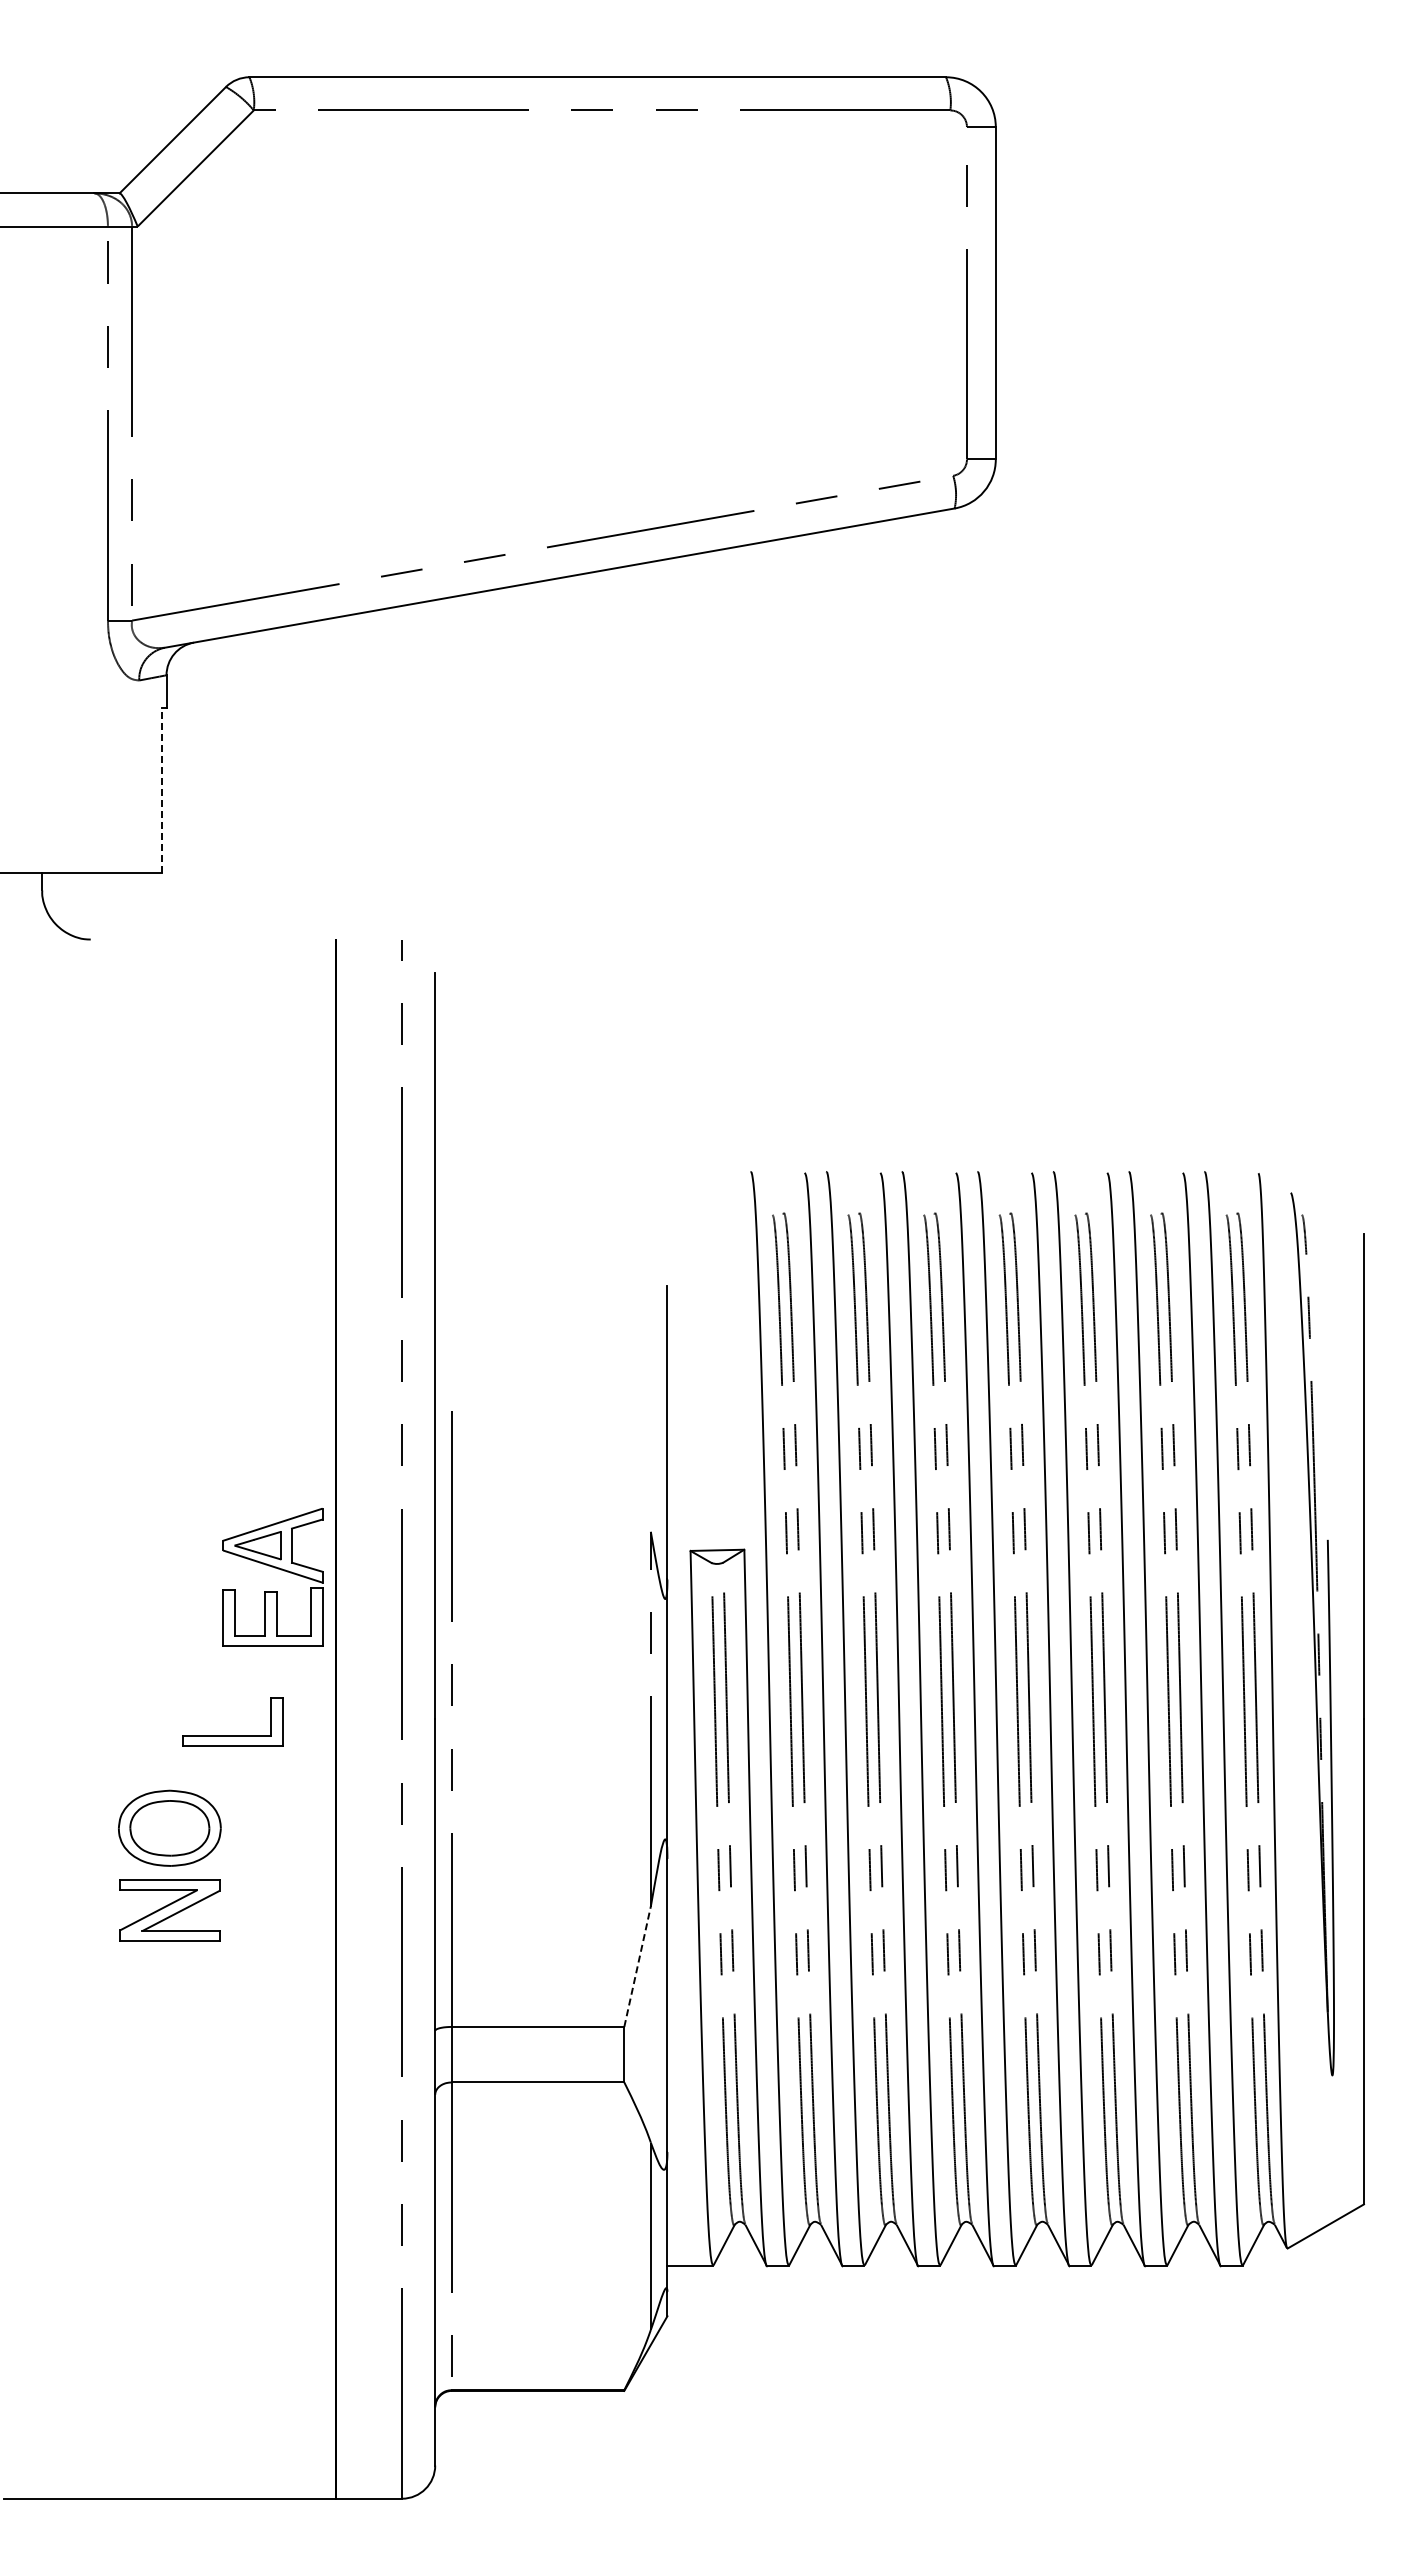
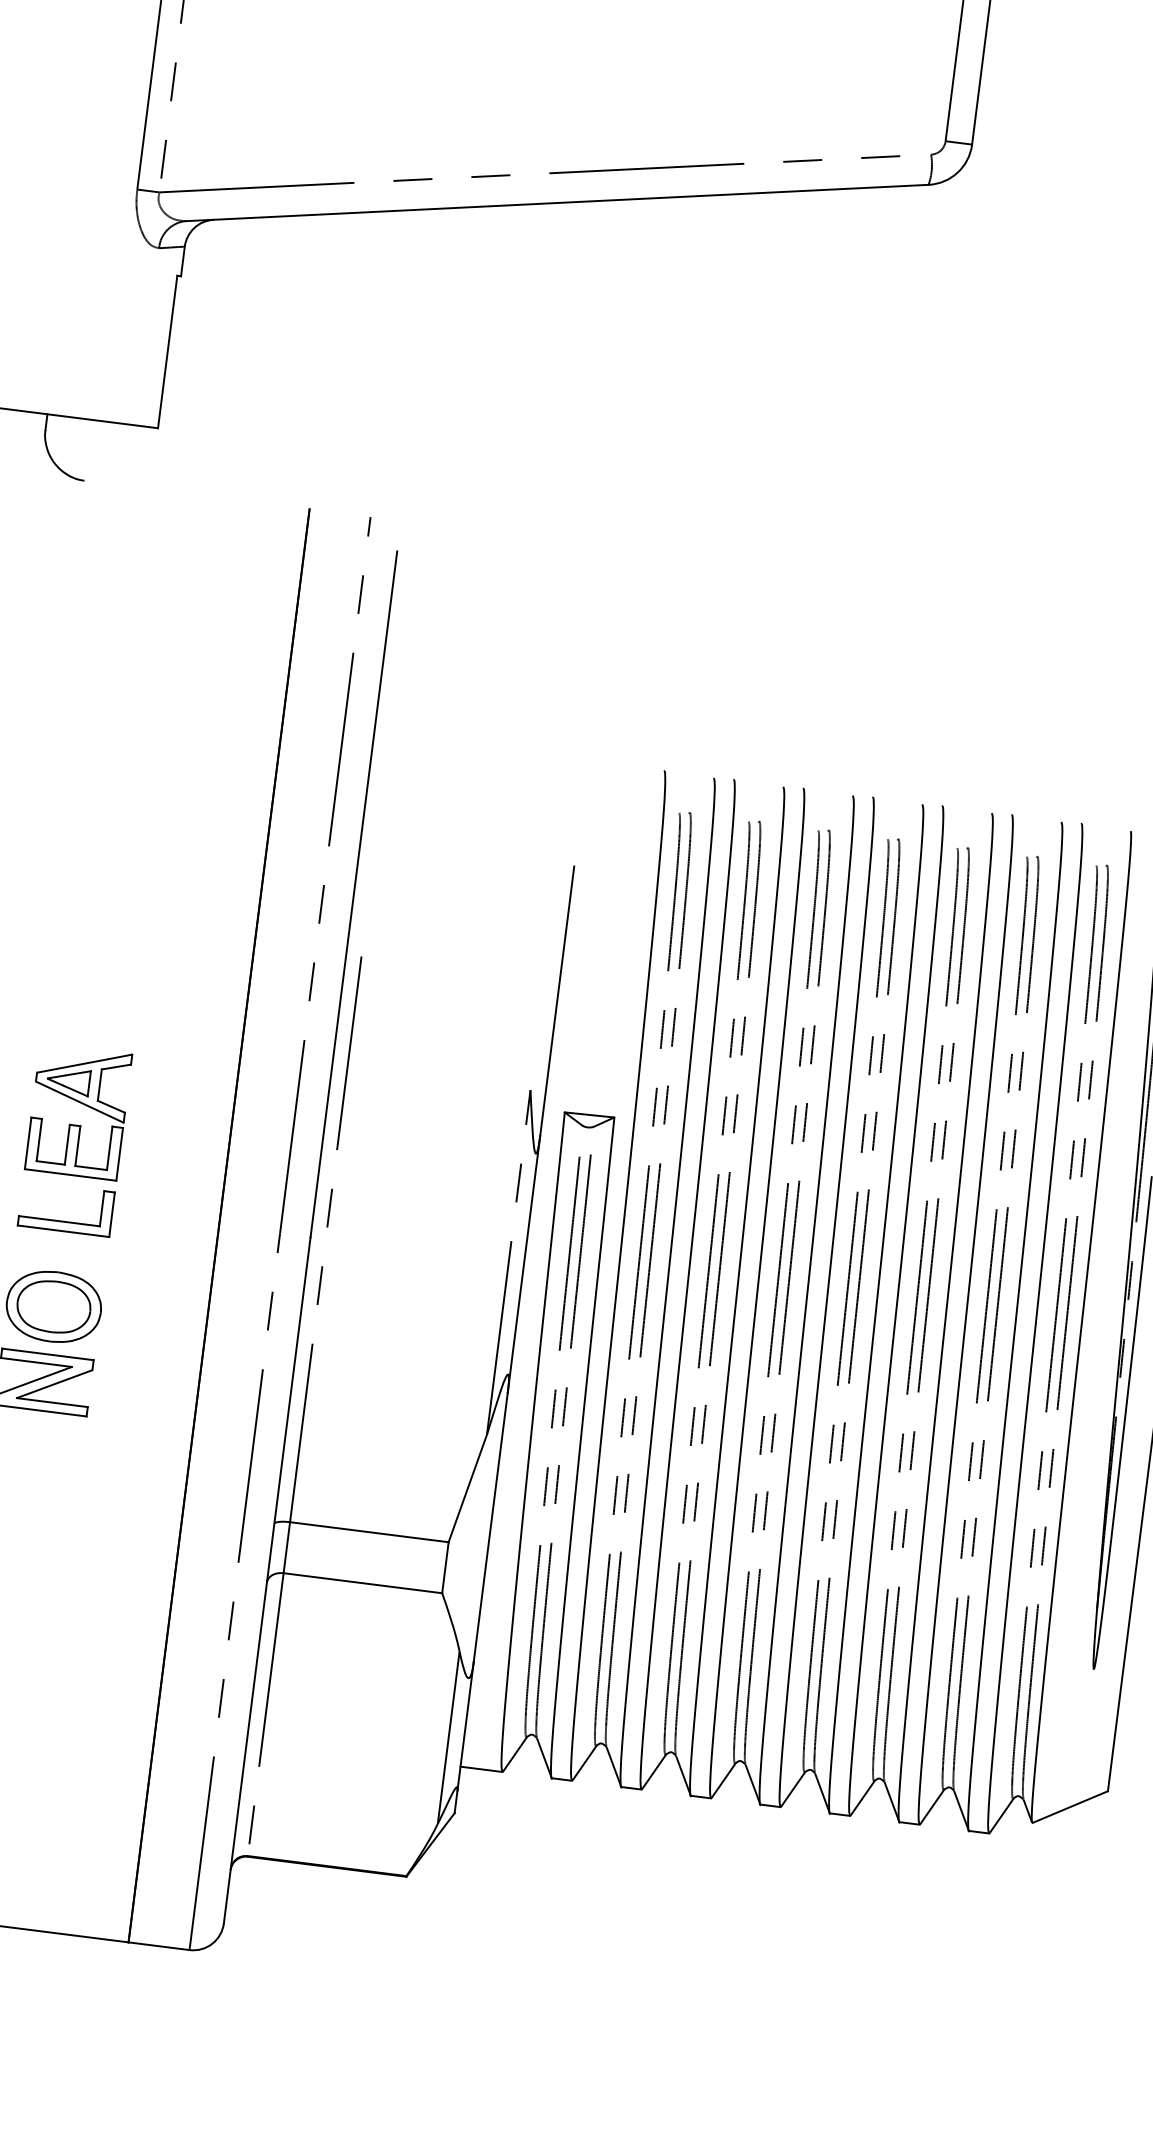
line: (162, 790) -> (167, 352), dashed -> solid
part: (274, 1568) -> (81, 1104), moved
part: (232, 1735) -> (64, 1221), moved
line: (637, 1966) -> (467, 1488), dashed -> solid

